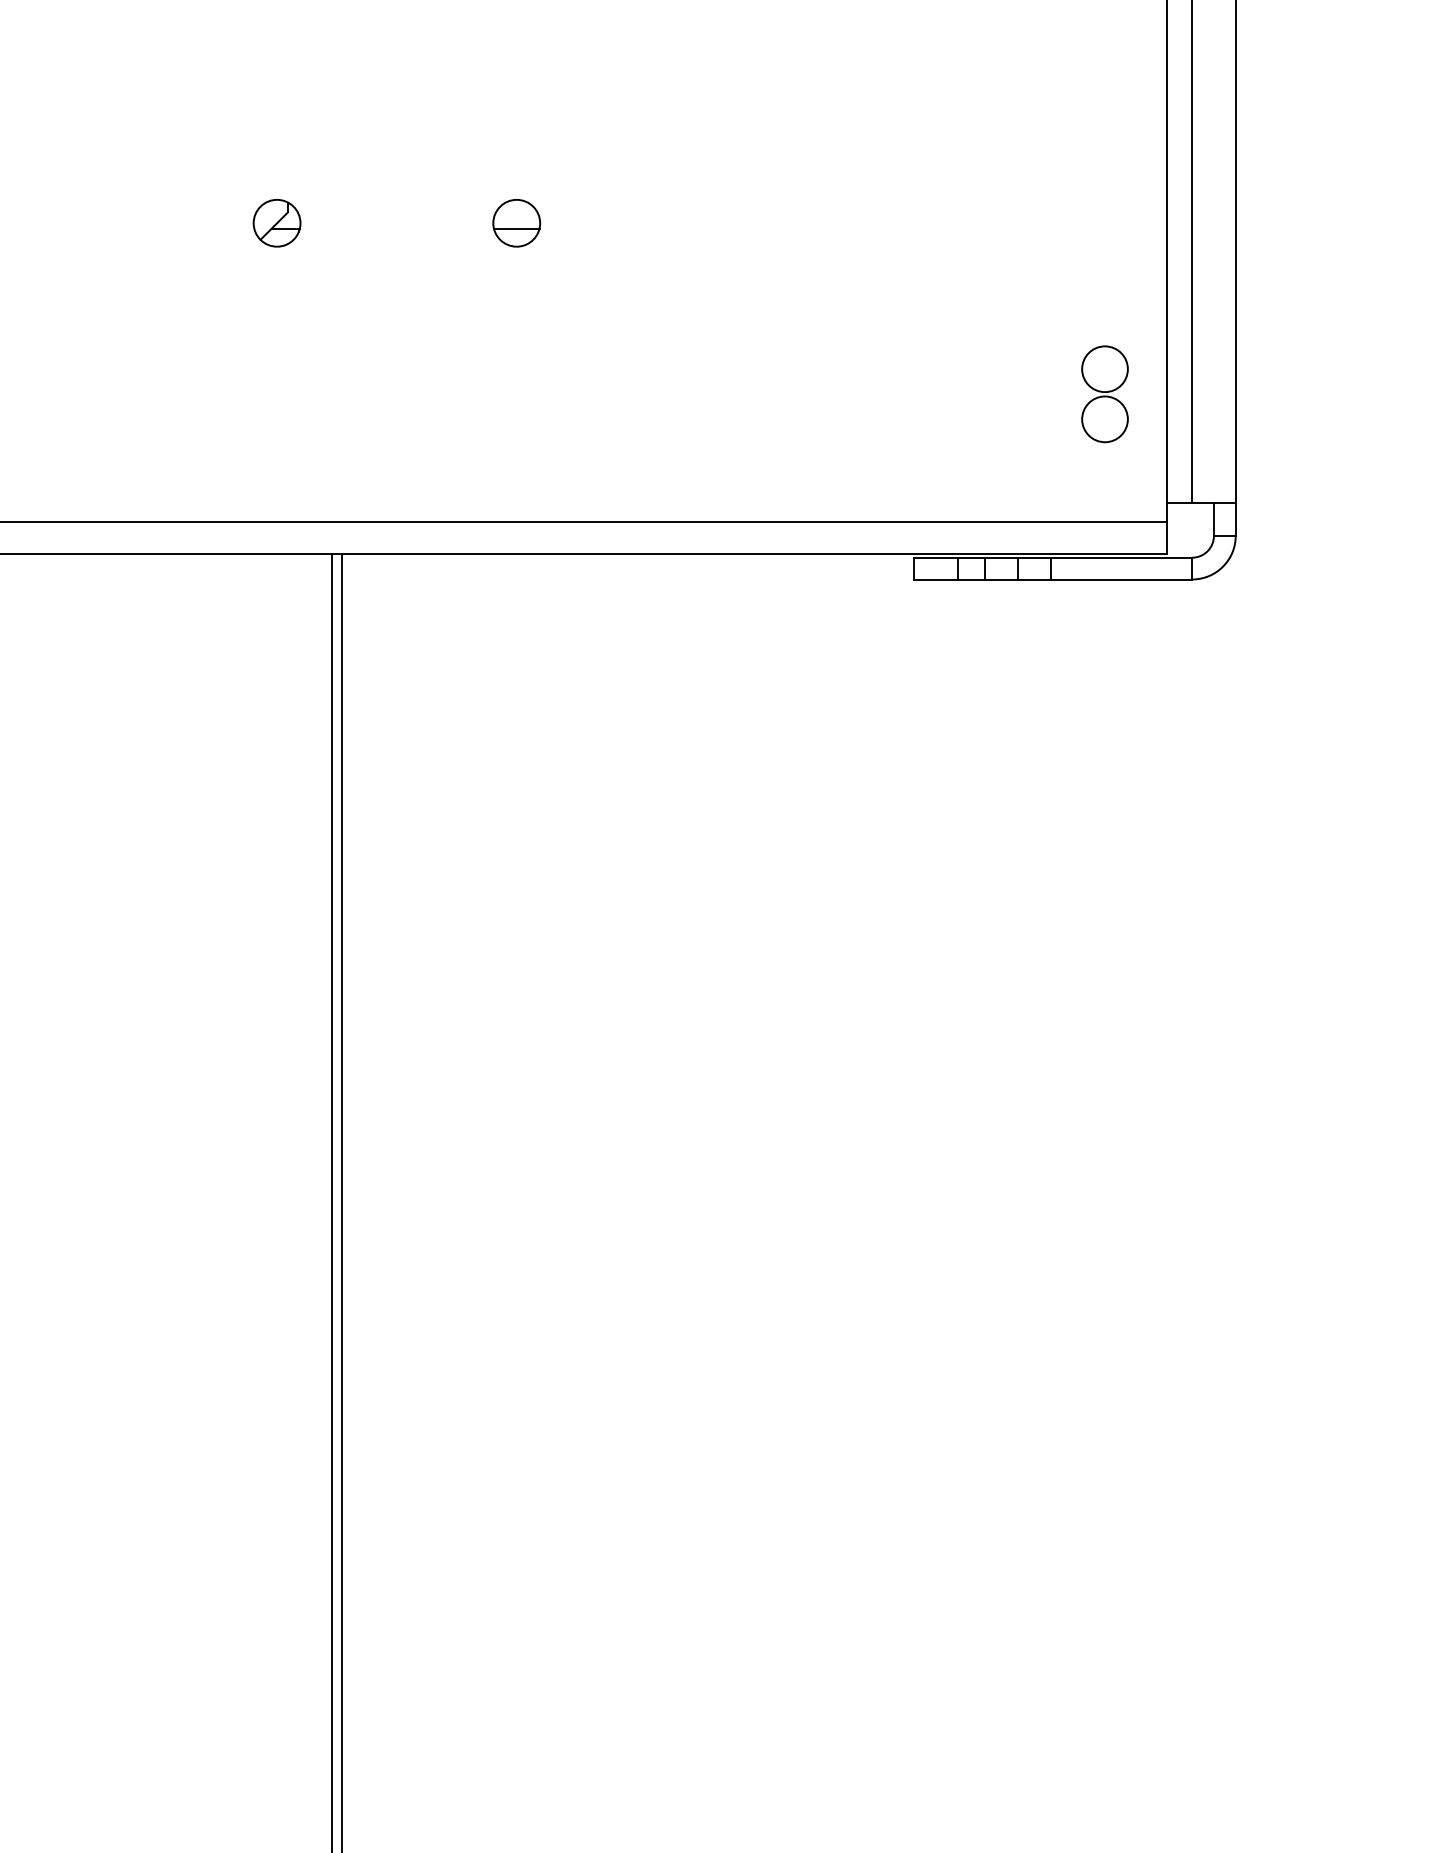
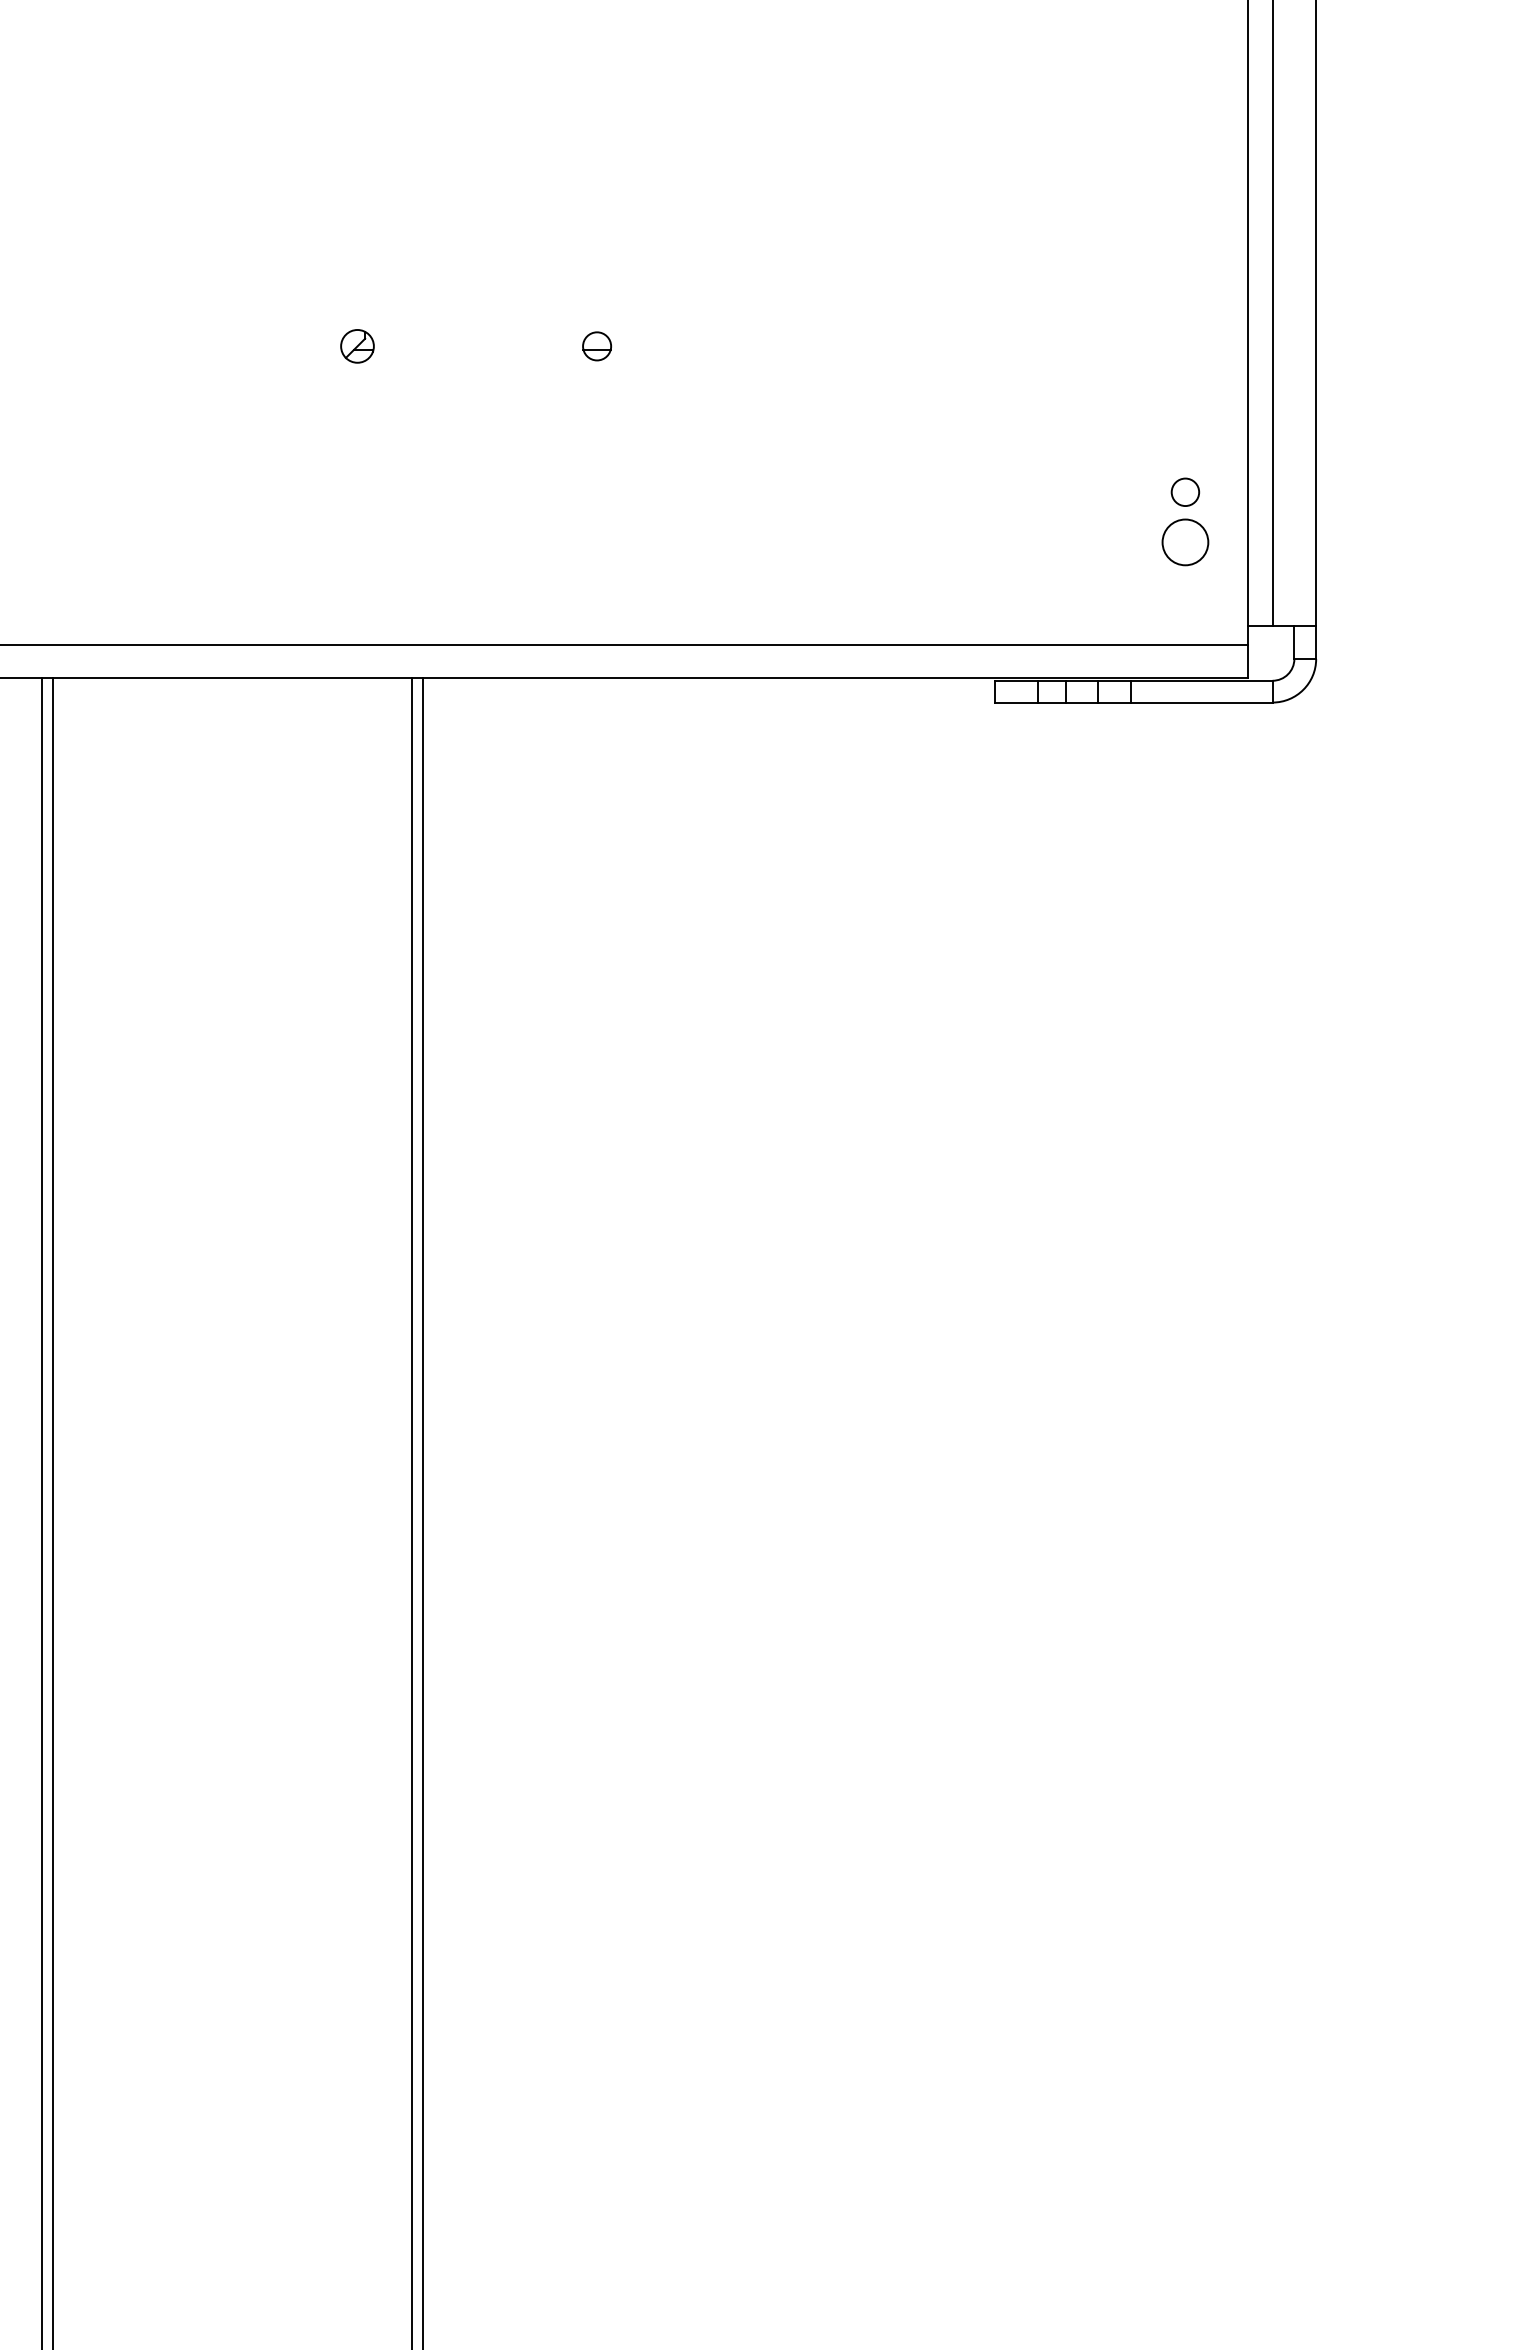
part: (277, 223) -> (357, 346), size x0.7
part: (516, 223) -> (596, 346), size x0.6
circle: (1105, 369) -> (1185, 492), size x0.6

